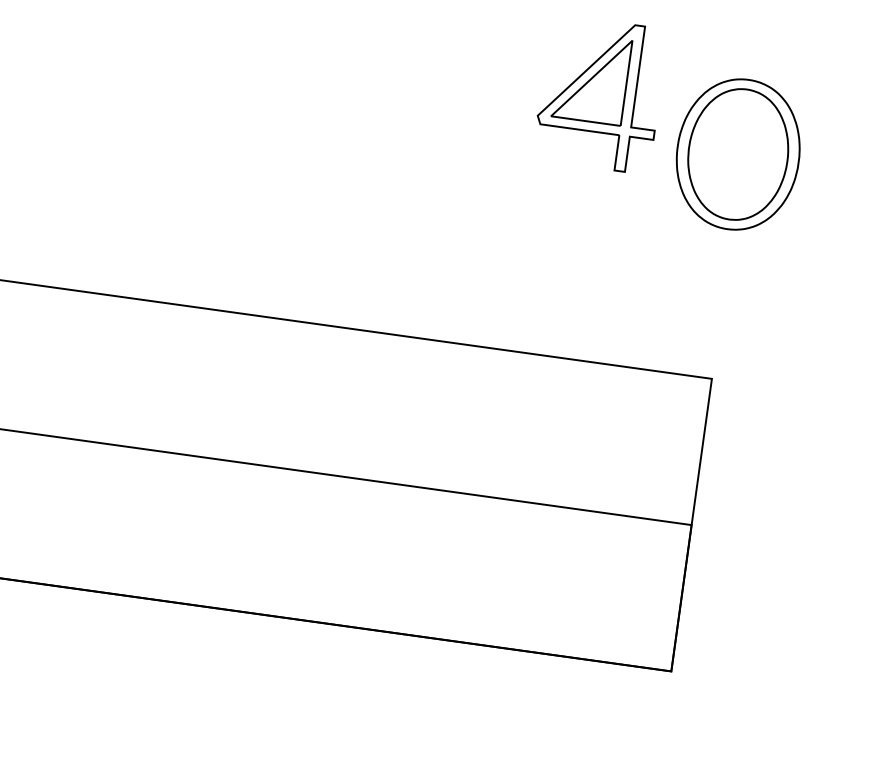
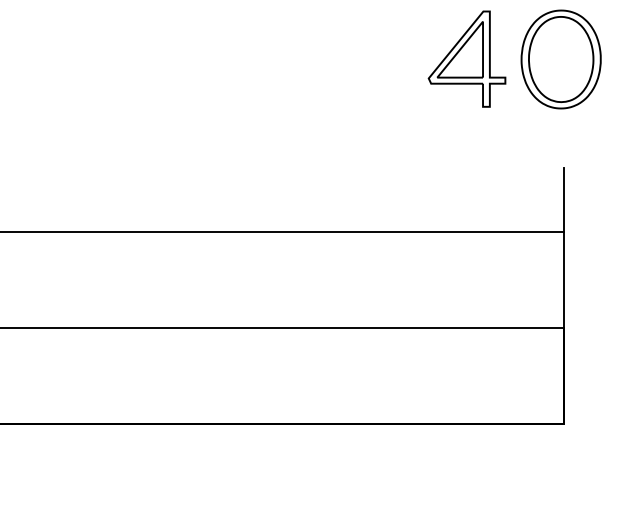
part: (737, 154) -> (560, 59), moved
line: (718, 330) -> (564, 200), added

